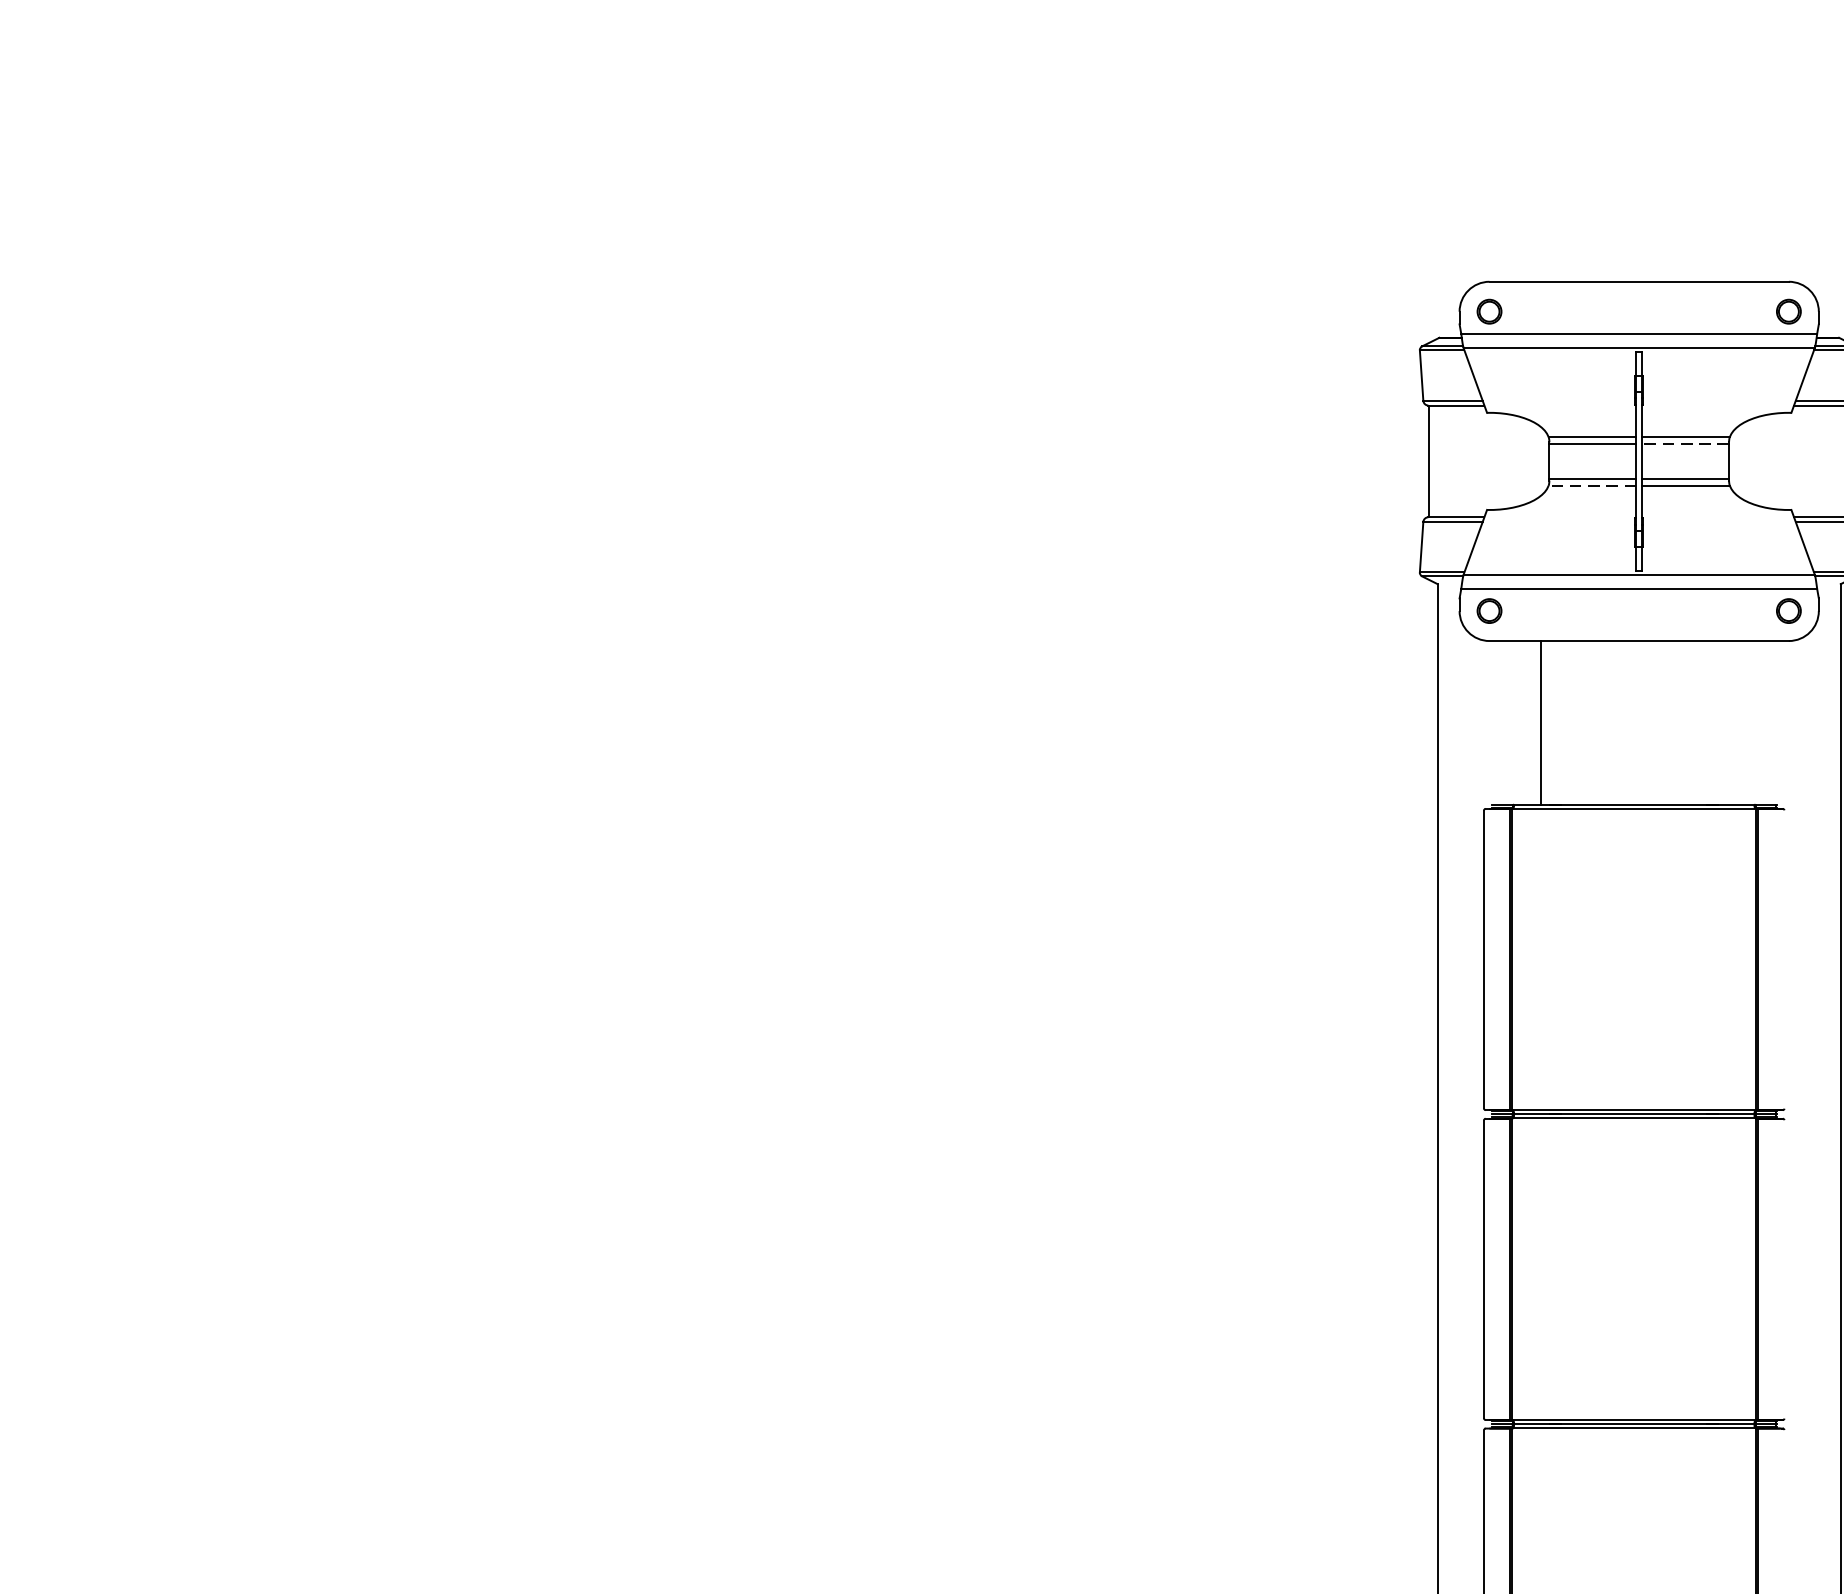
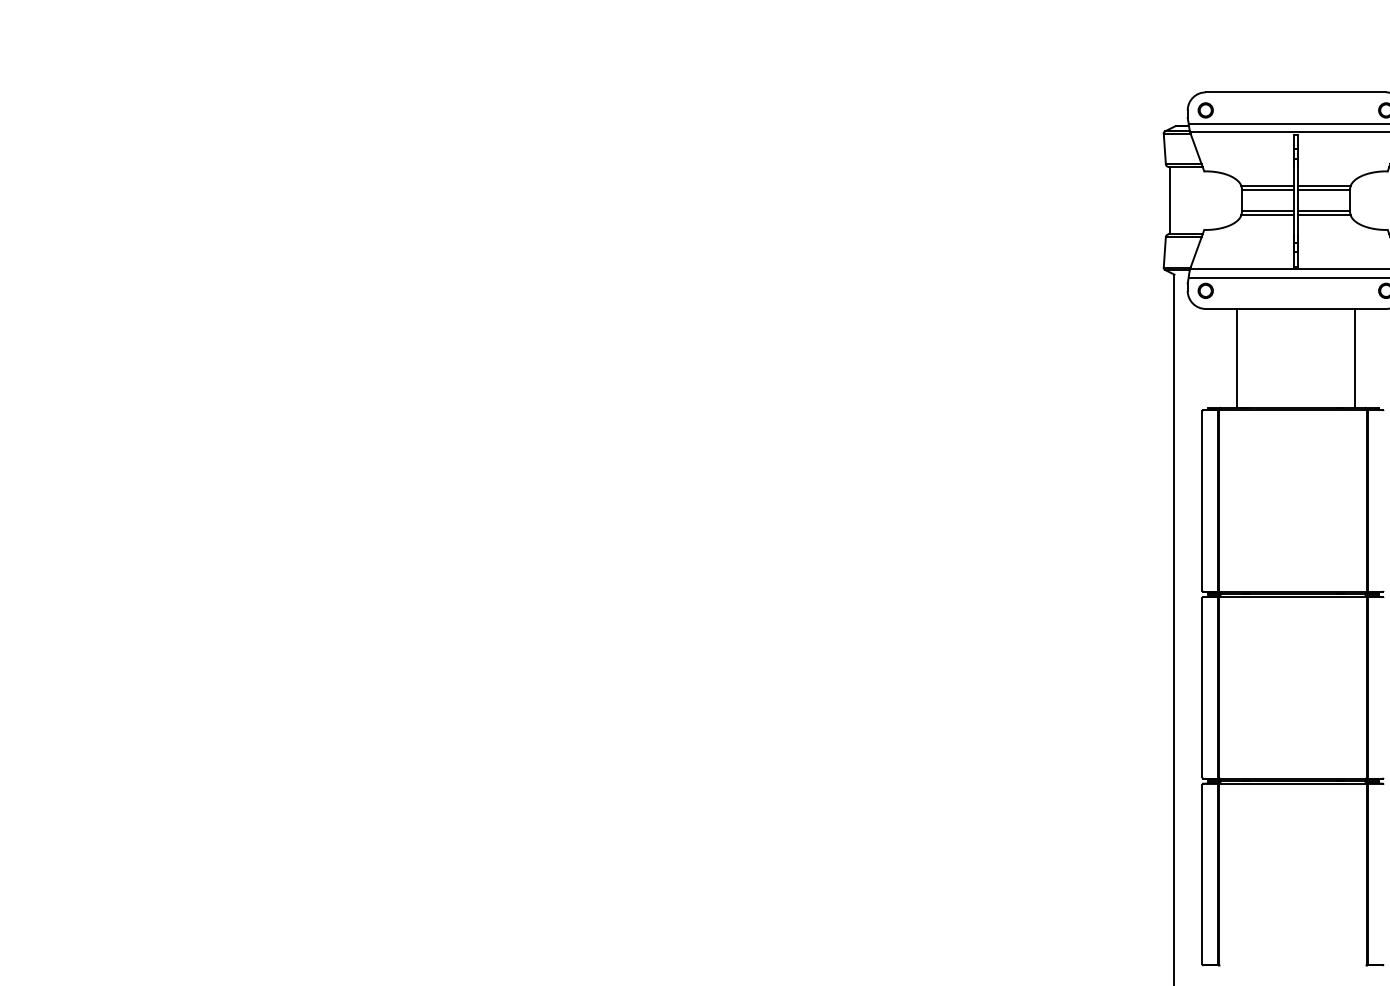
line: (1684, 444) -> (1323, 190), dashed -> solid
line: (1591, 485) -> (1267, 215), dashed -> solid
line: (1736, 721) -> (1354, 357), added

